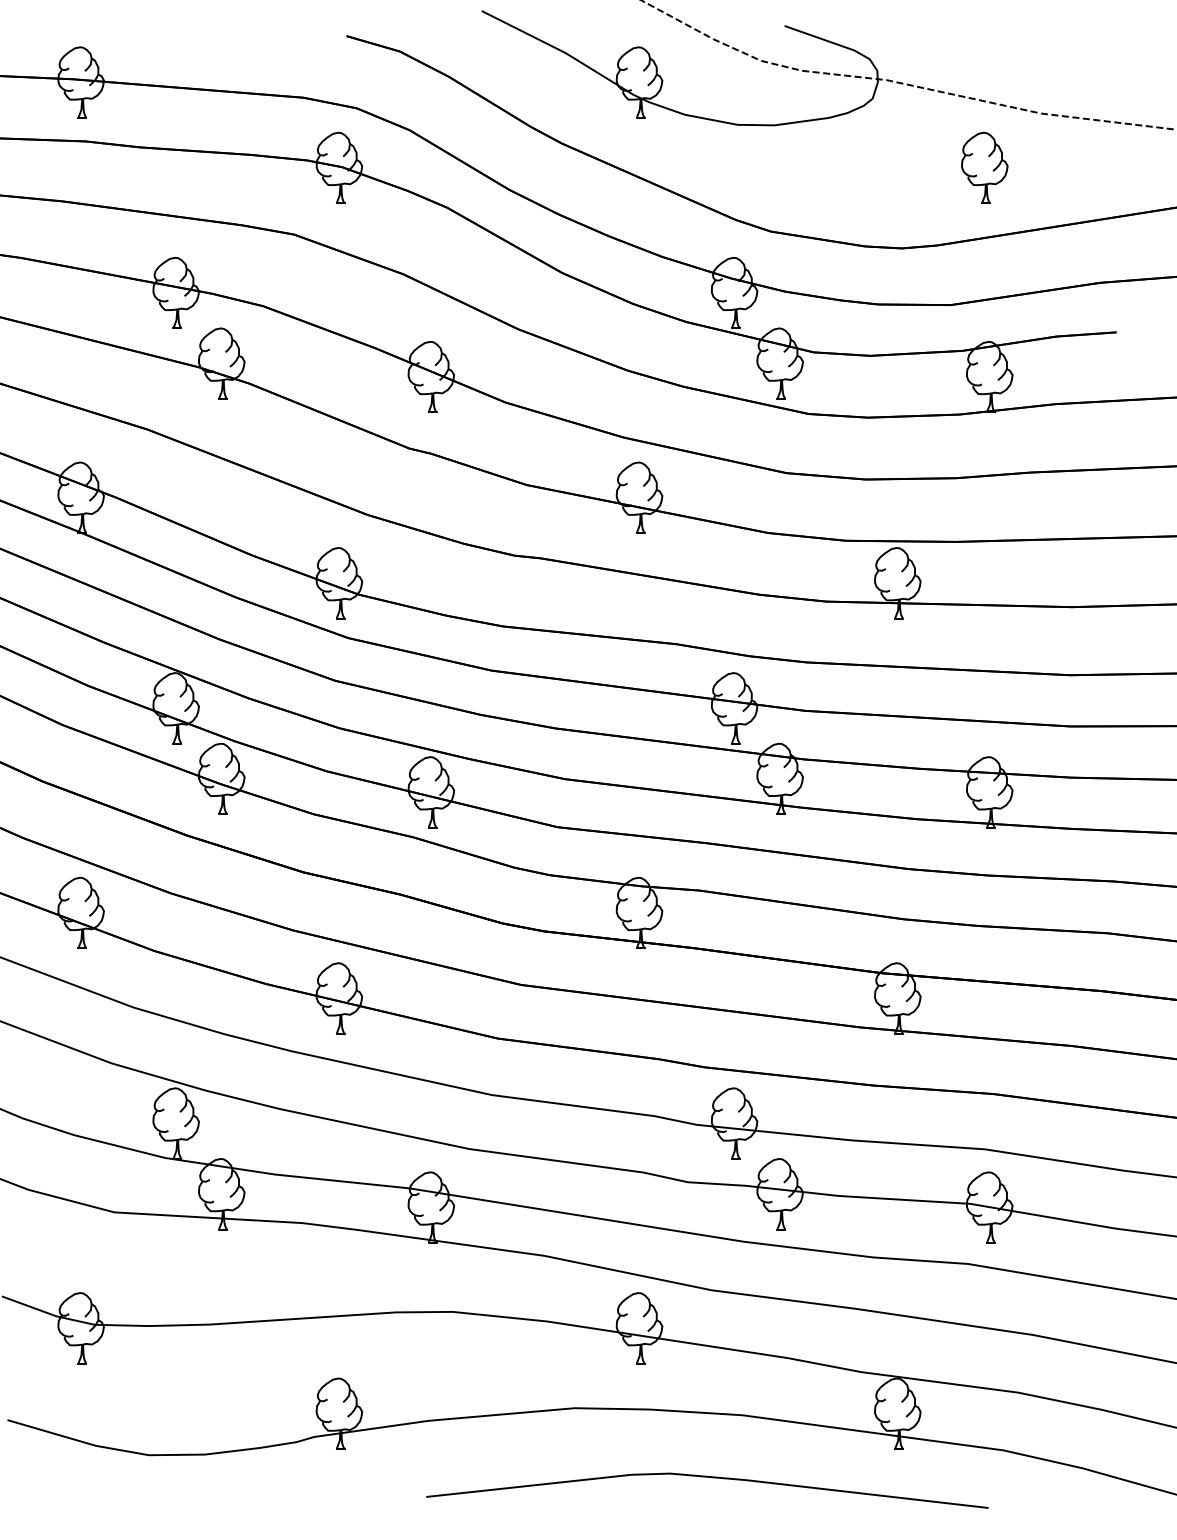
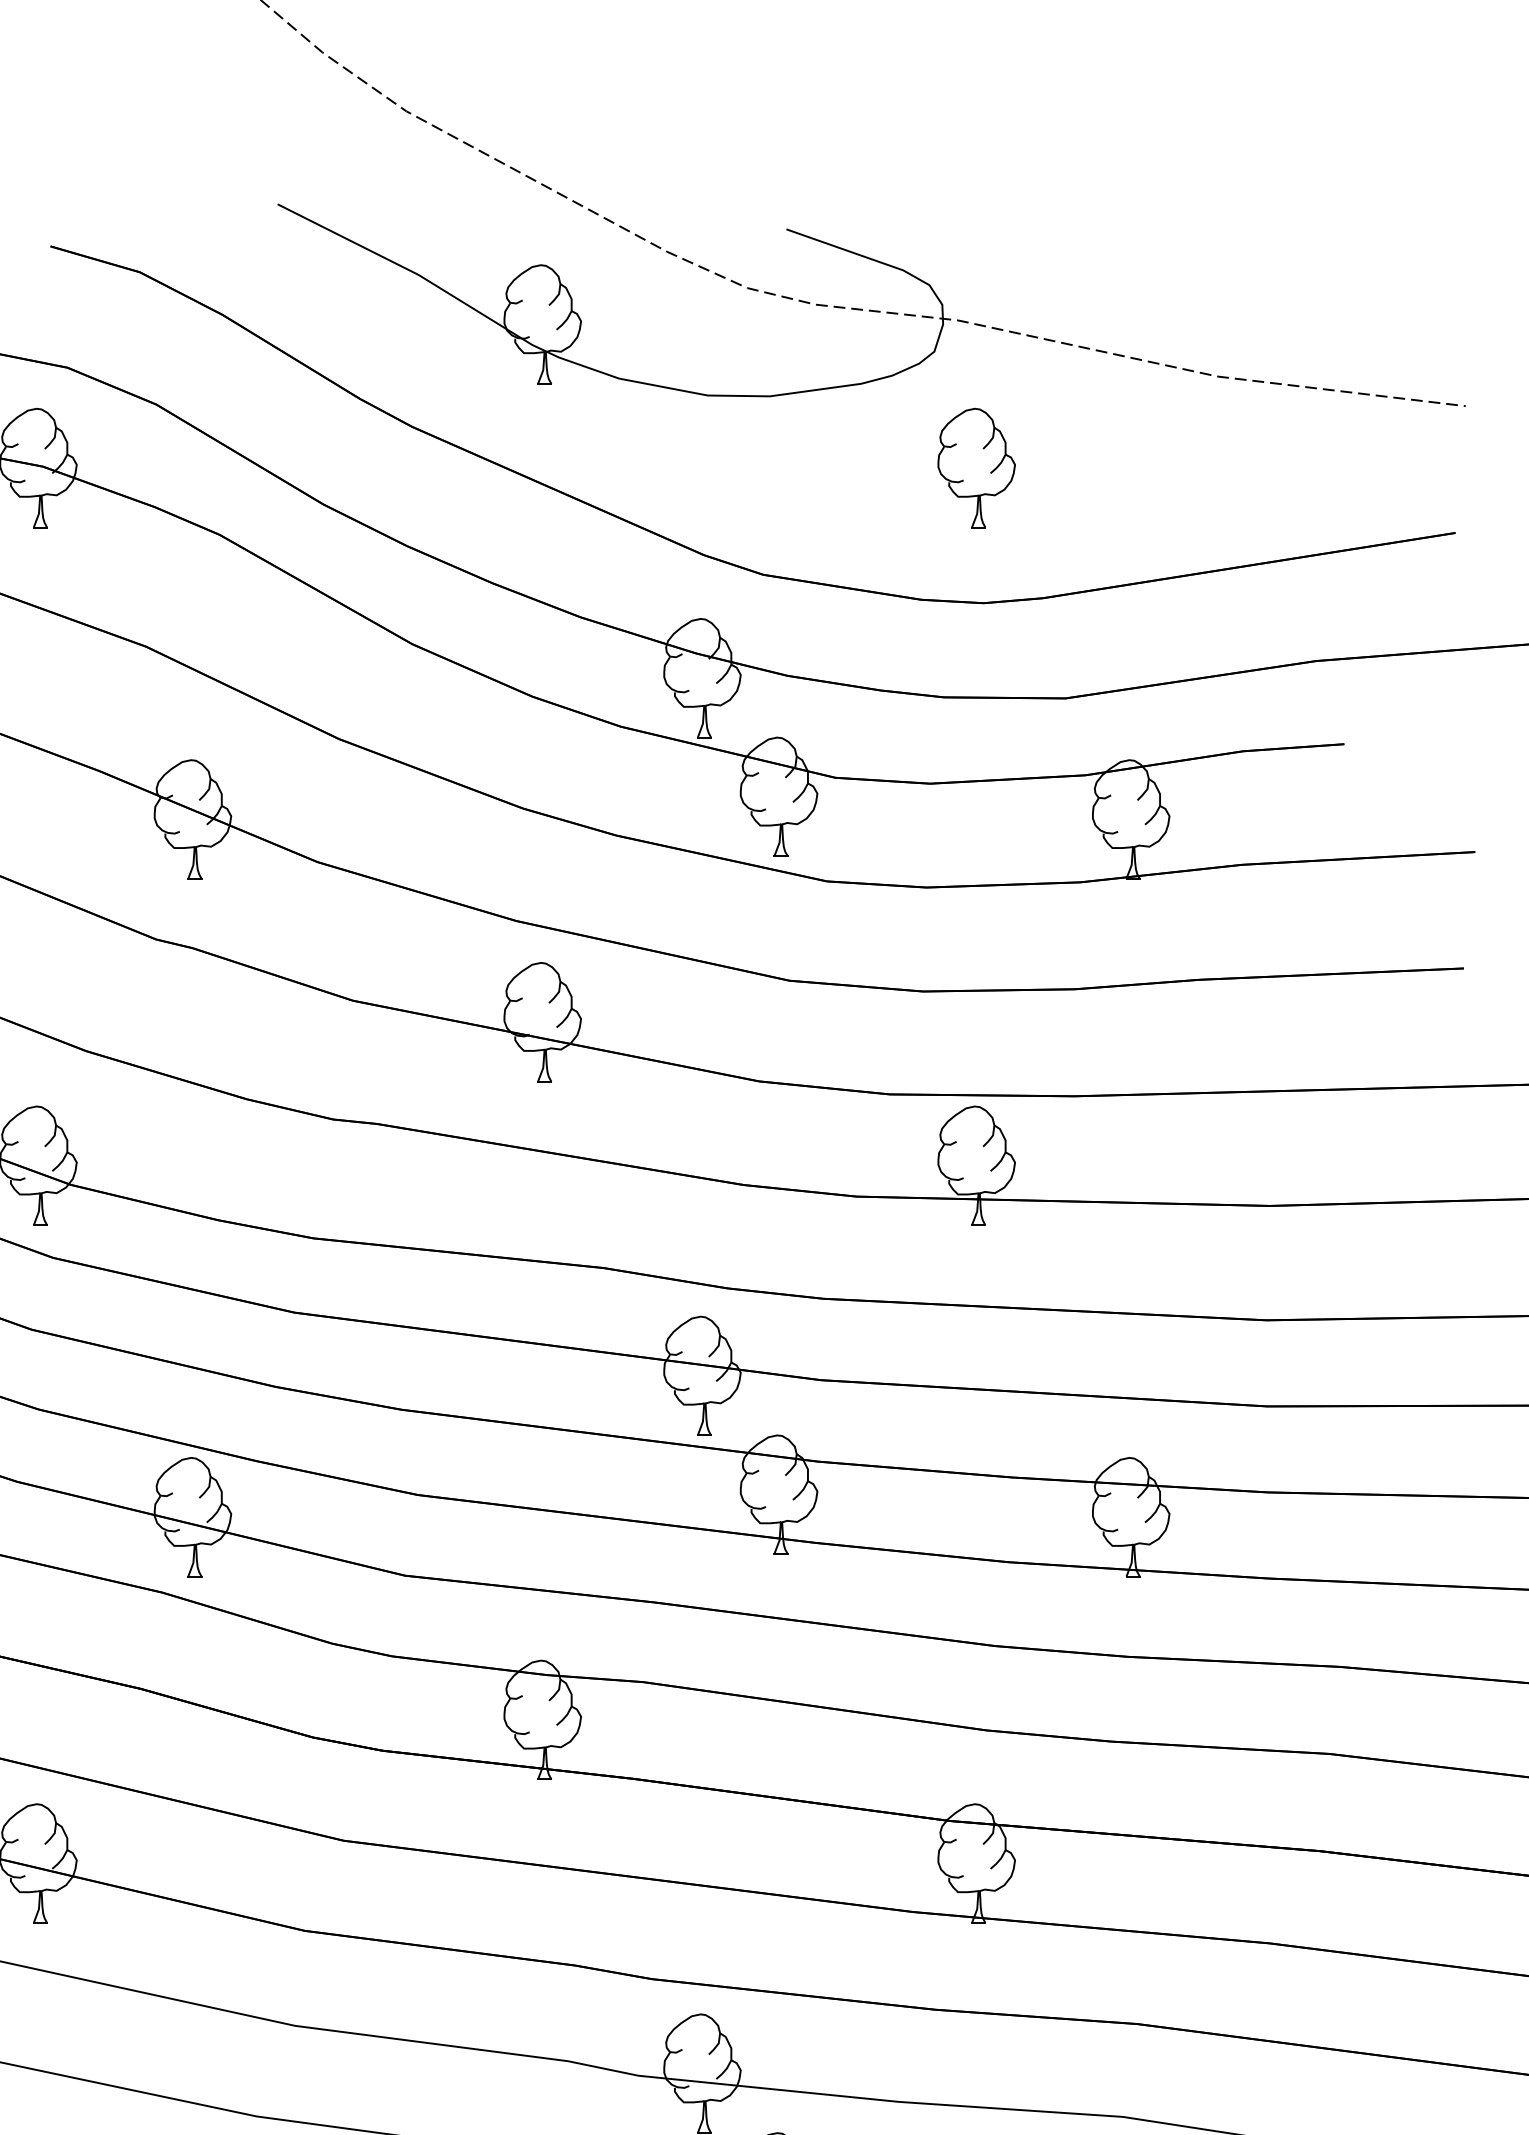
part: (984, 167) -> (976, 467), moved

